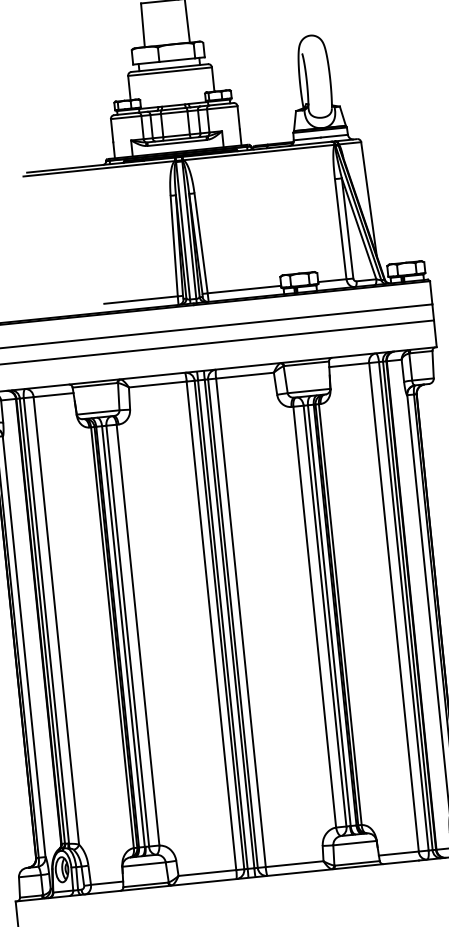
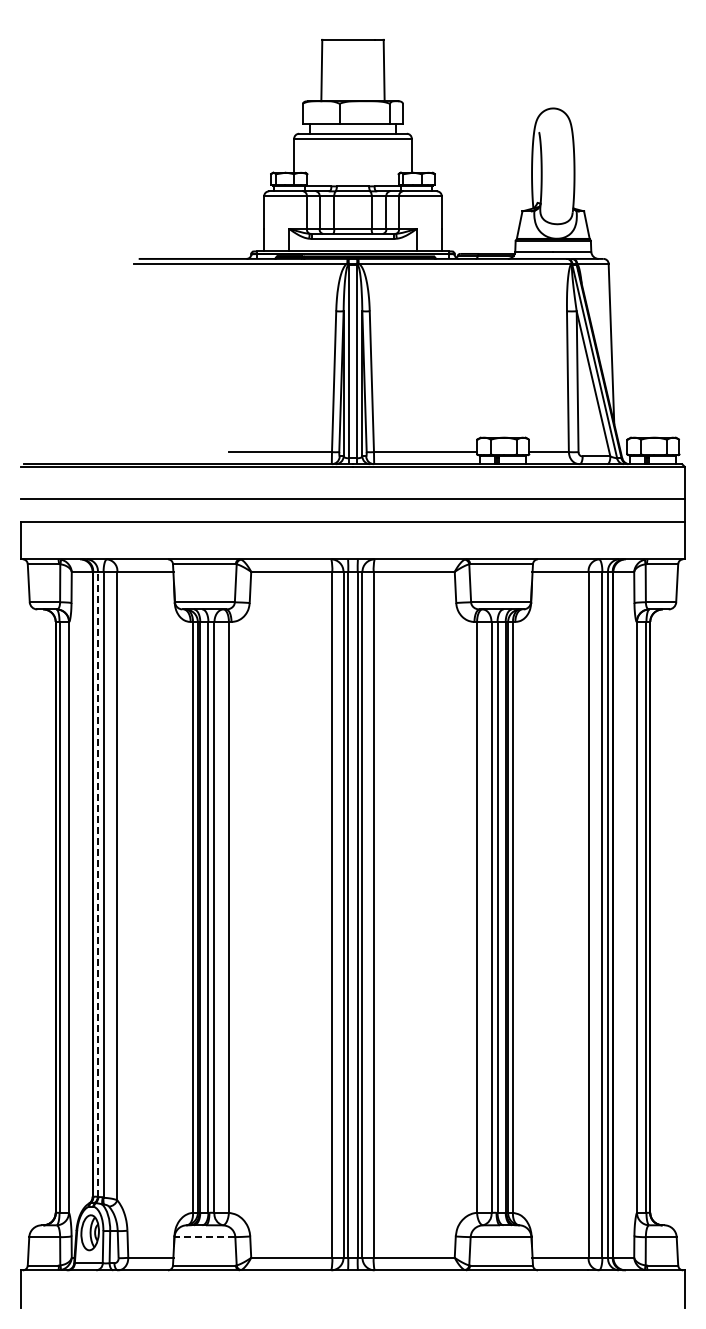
line: (42, 621) -> (97, 884), solid -> dashed
line: (143, 864) -> (204, 1237), solid -> dashed

